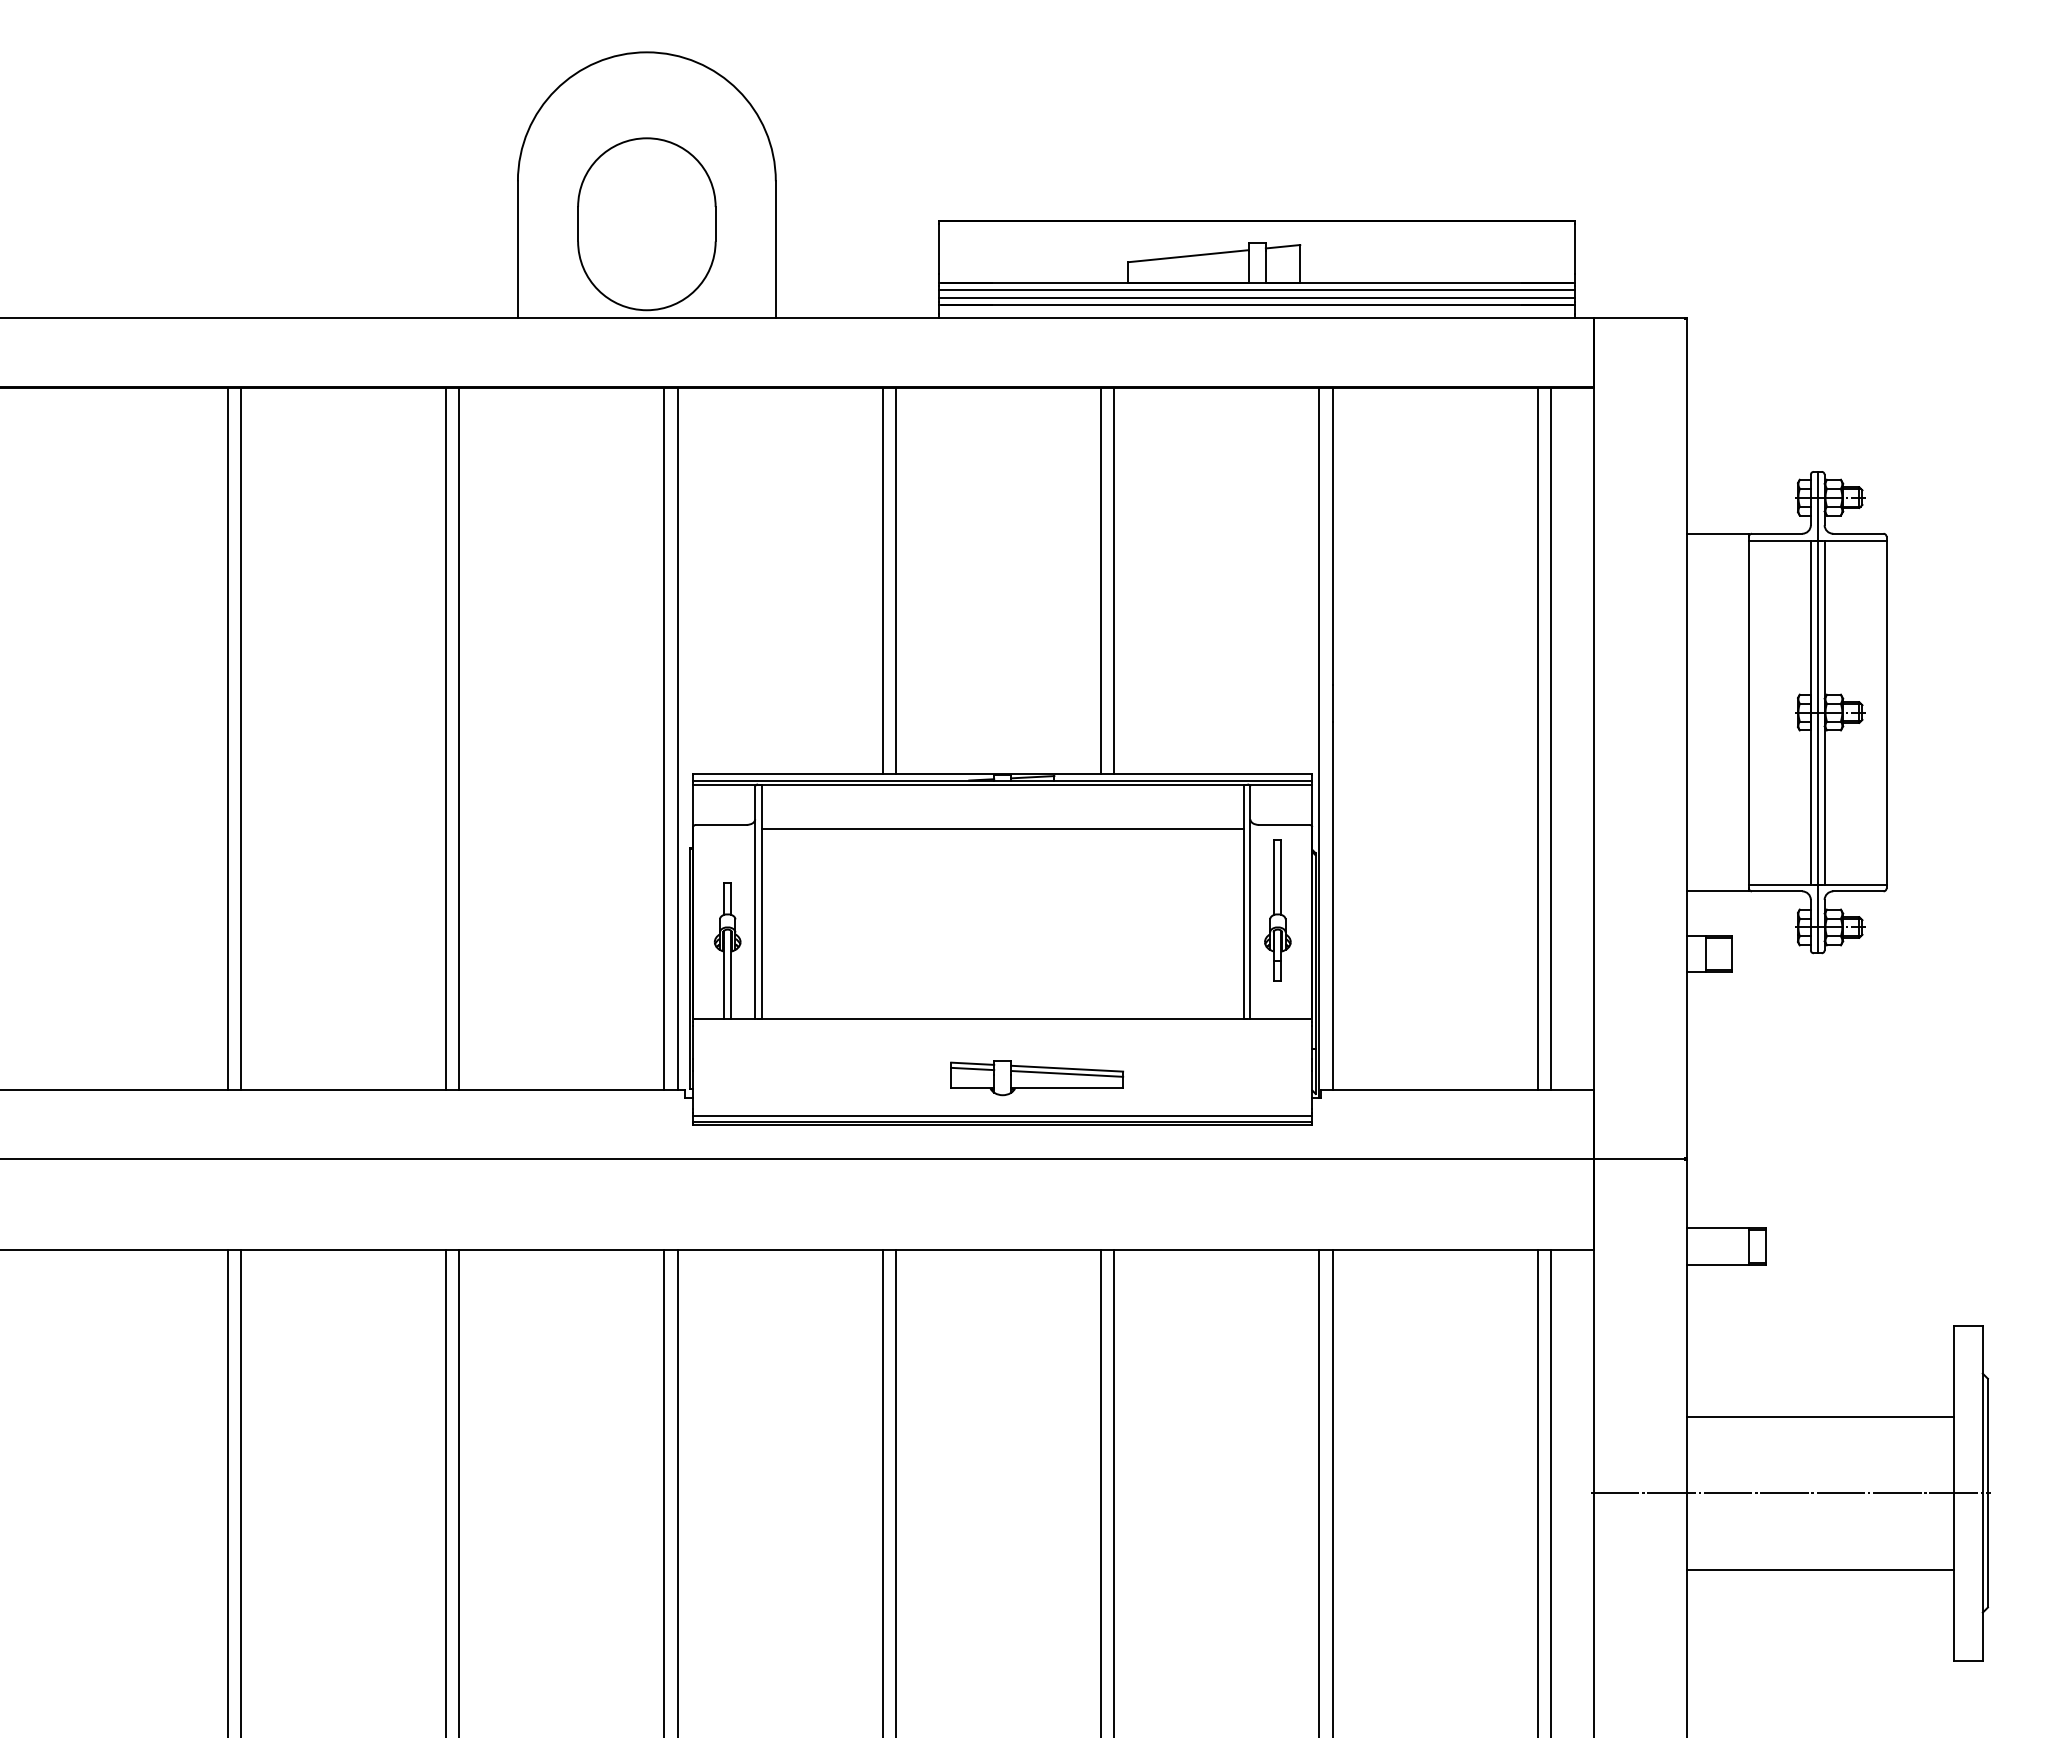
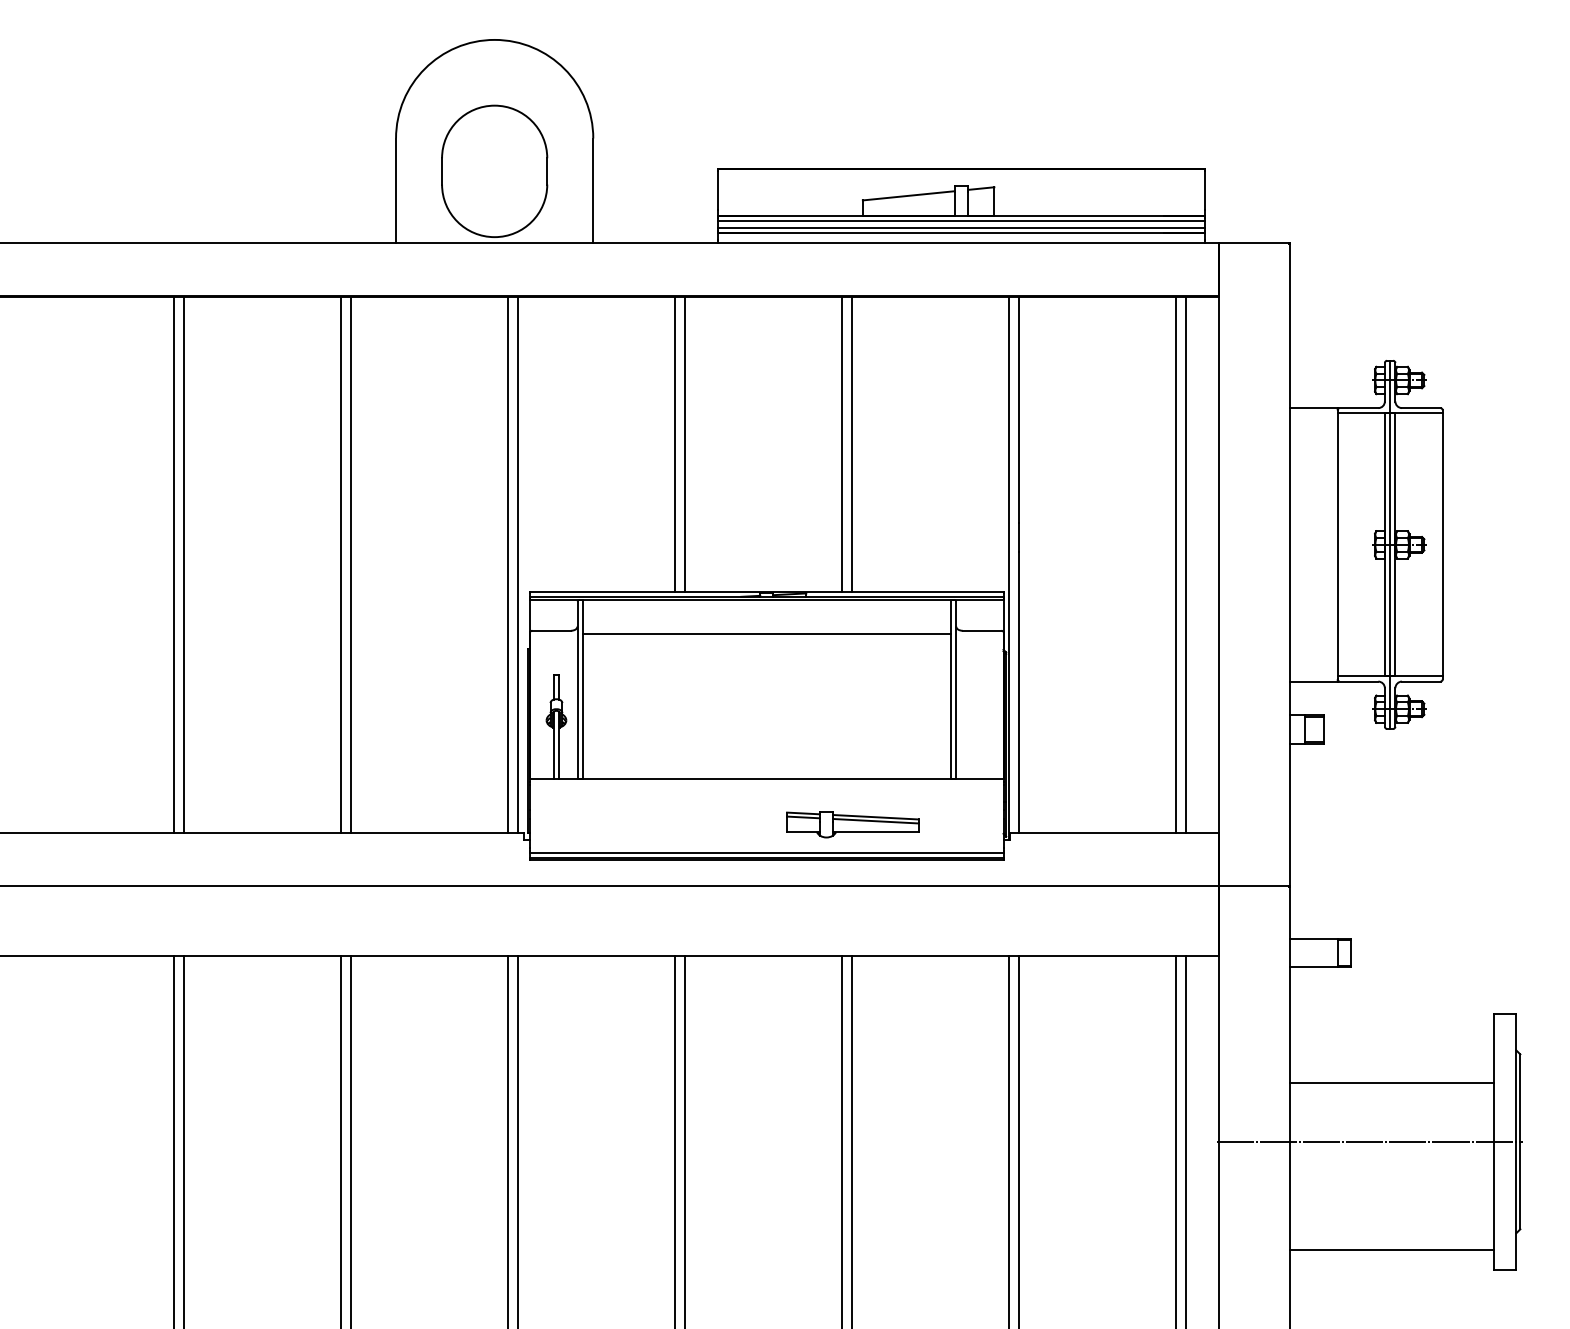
part: (1277, 910) -> (976, 696), removed
part: (1037, 1078) -> (853, 824), moved
line: (1820, 1569) -> (1392, 1249), moved

